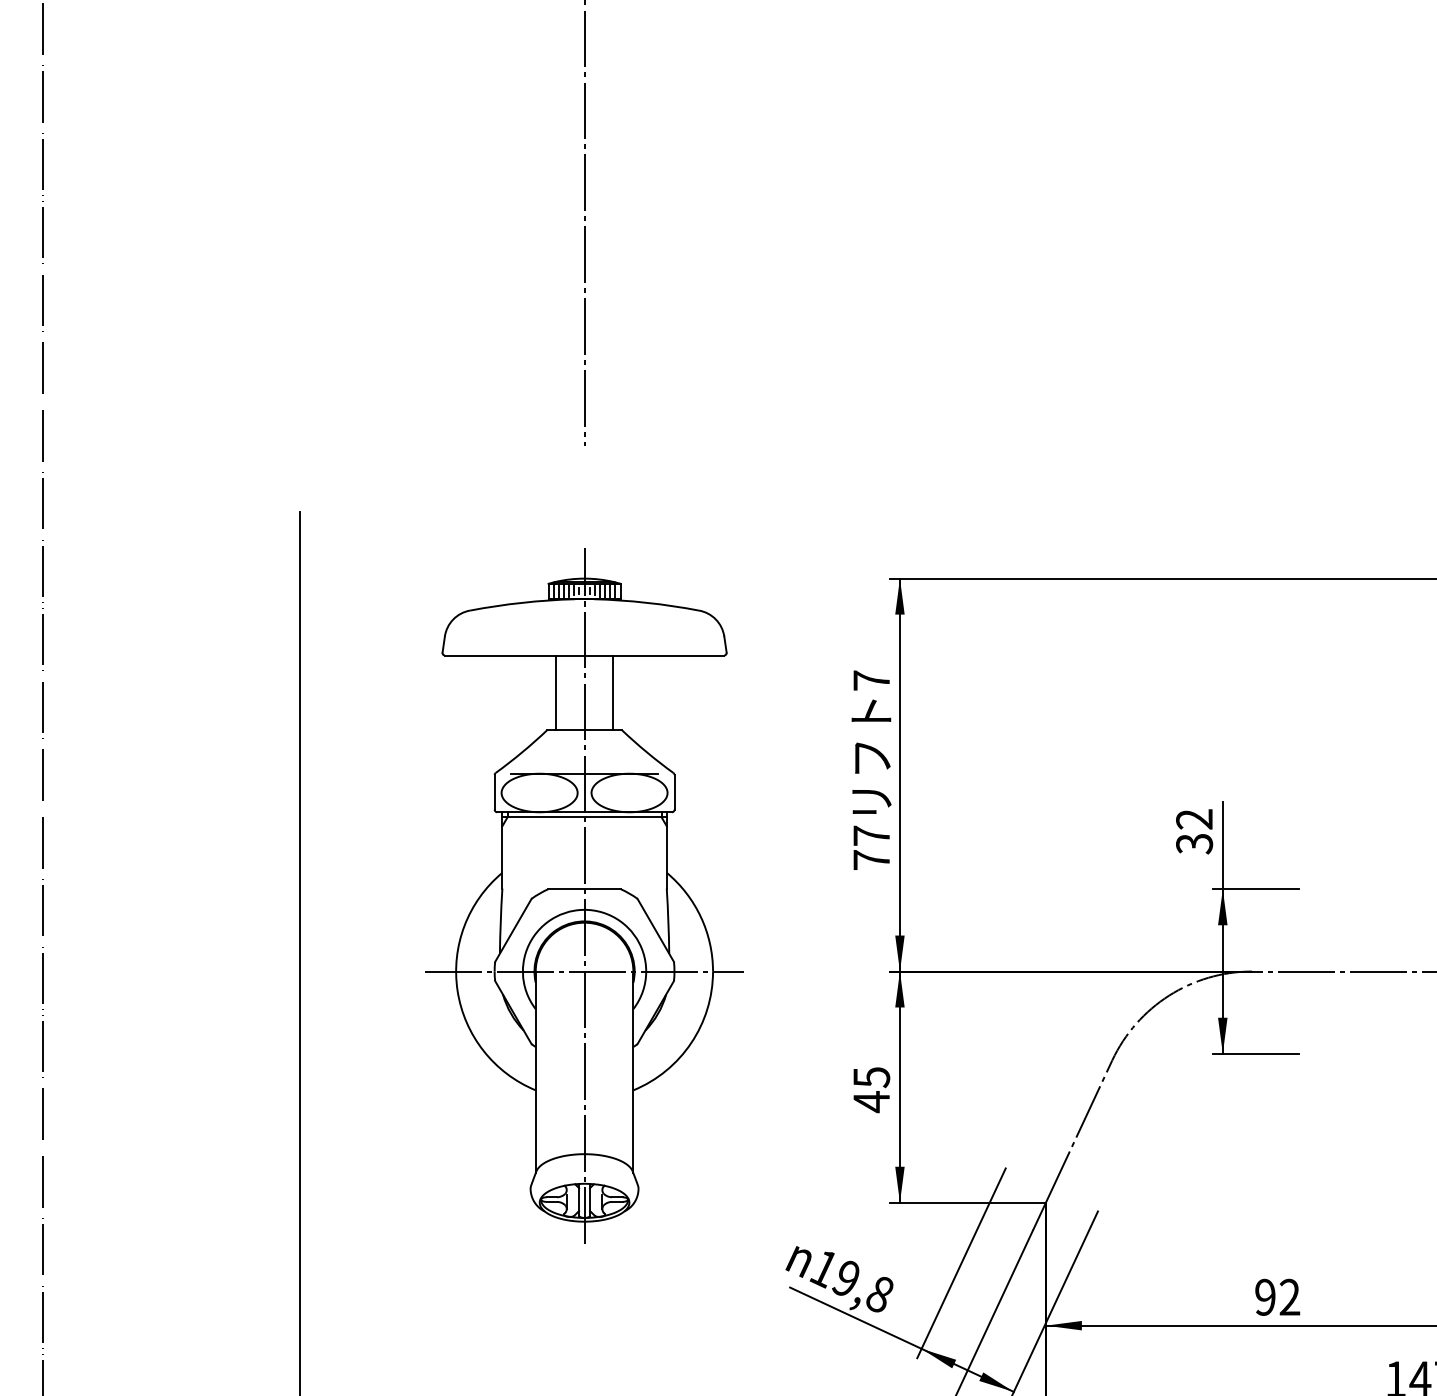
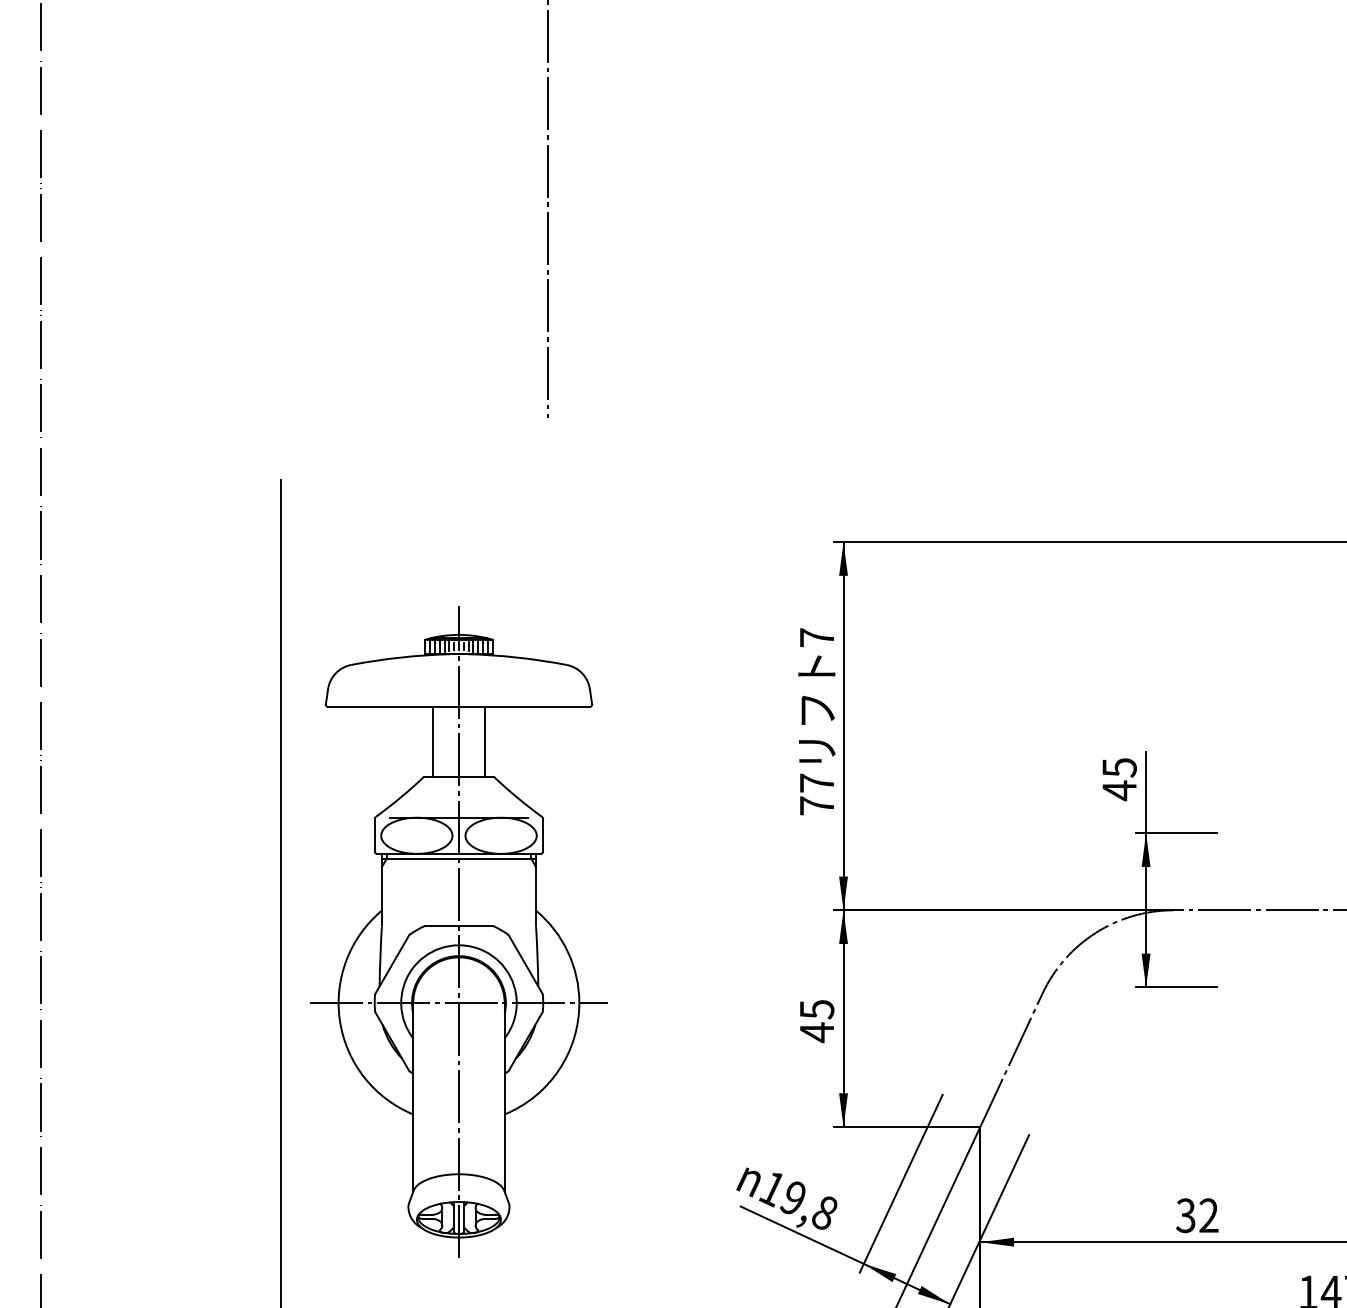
text: (1194, 832) -> (1119, 780), 32 -> 45
part: (584, 895) -> (458, 931), moved
text: (1264, 1297) -> (1185, 1215), 92 -> 32

